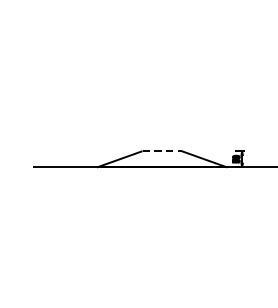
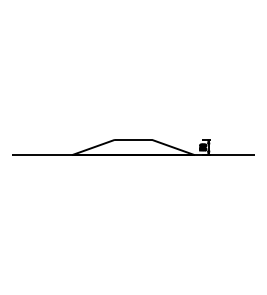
line: (162, 150) -> (133, 139), dashed -> solid

